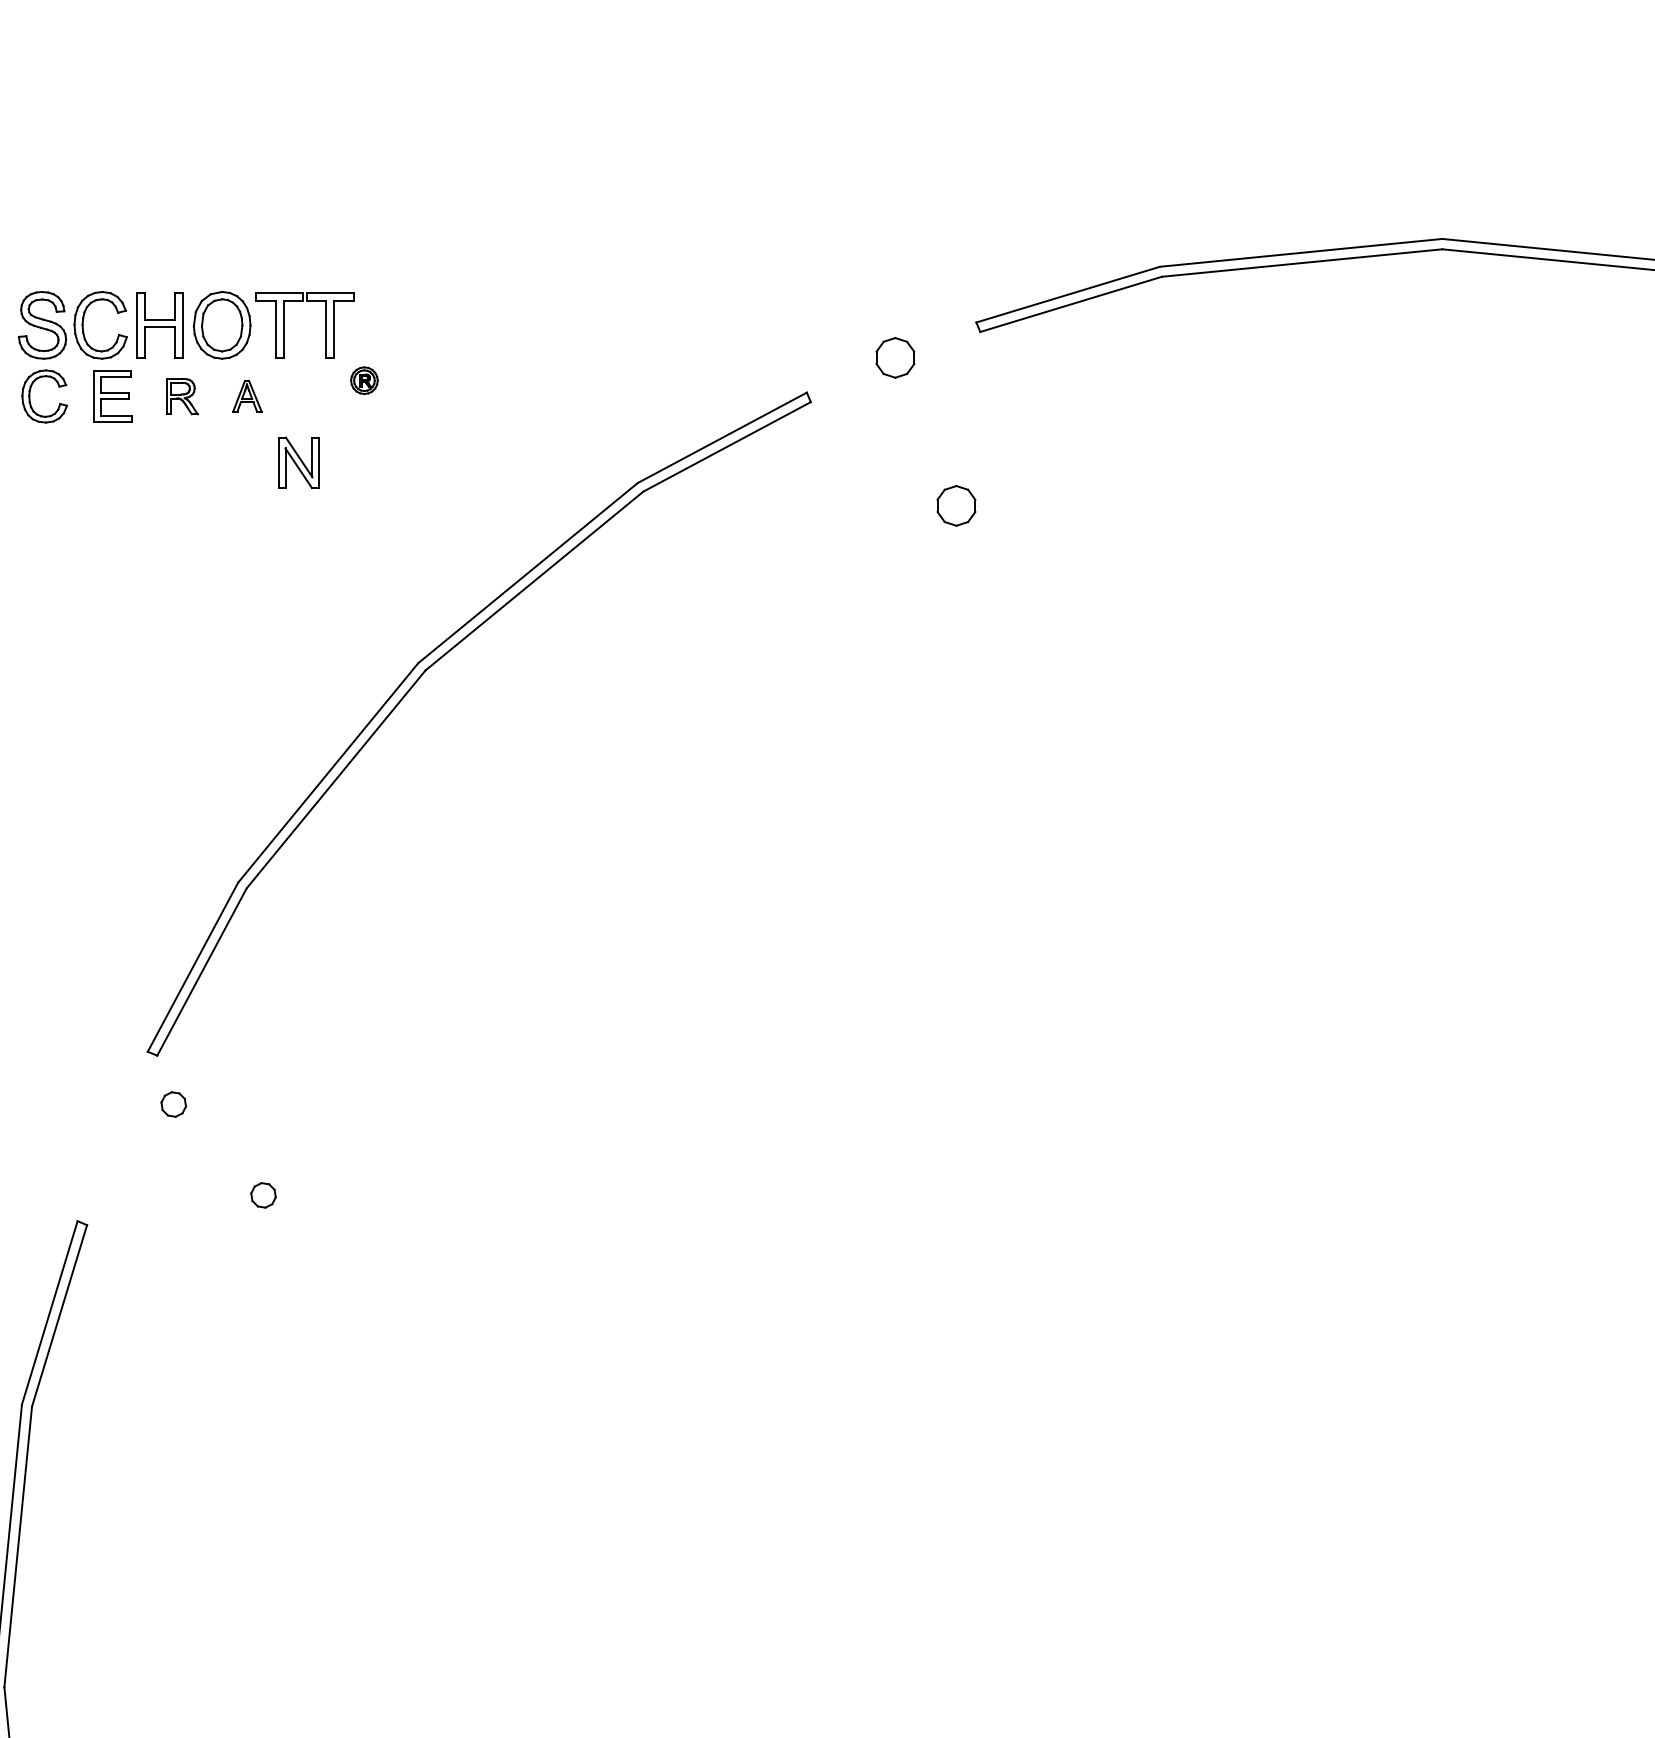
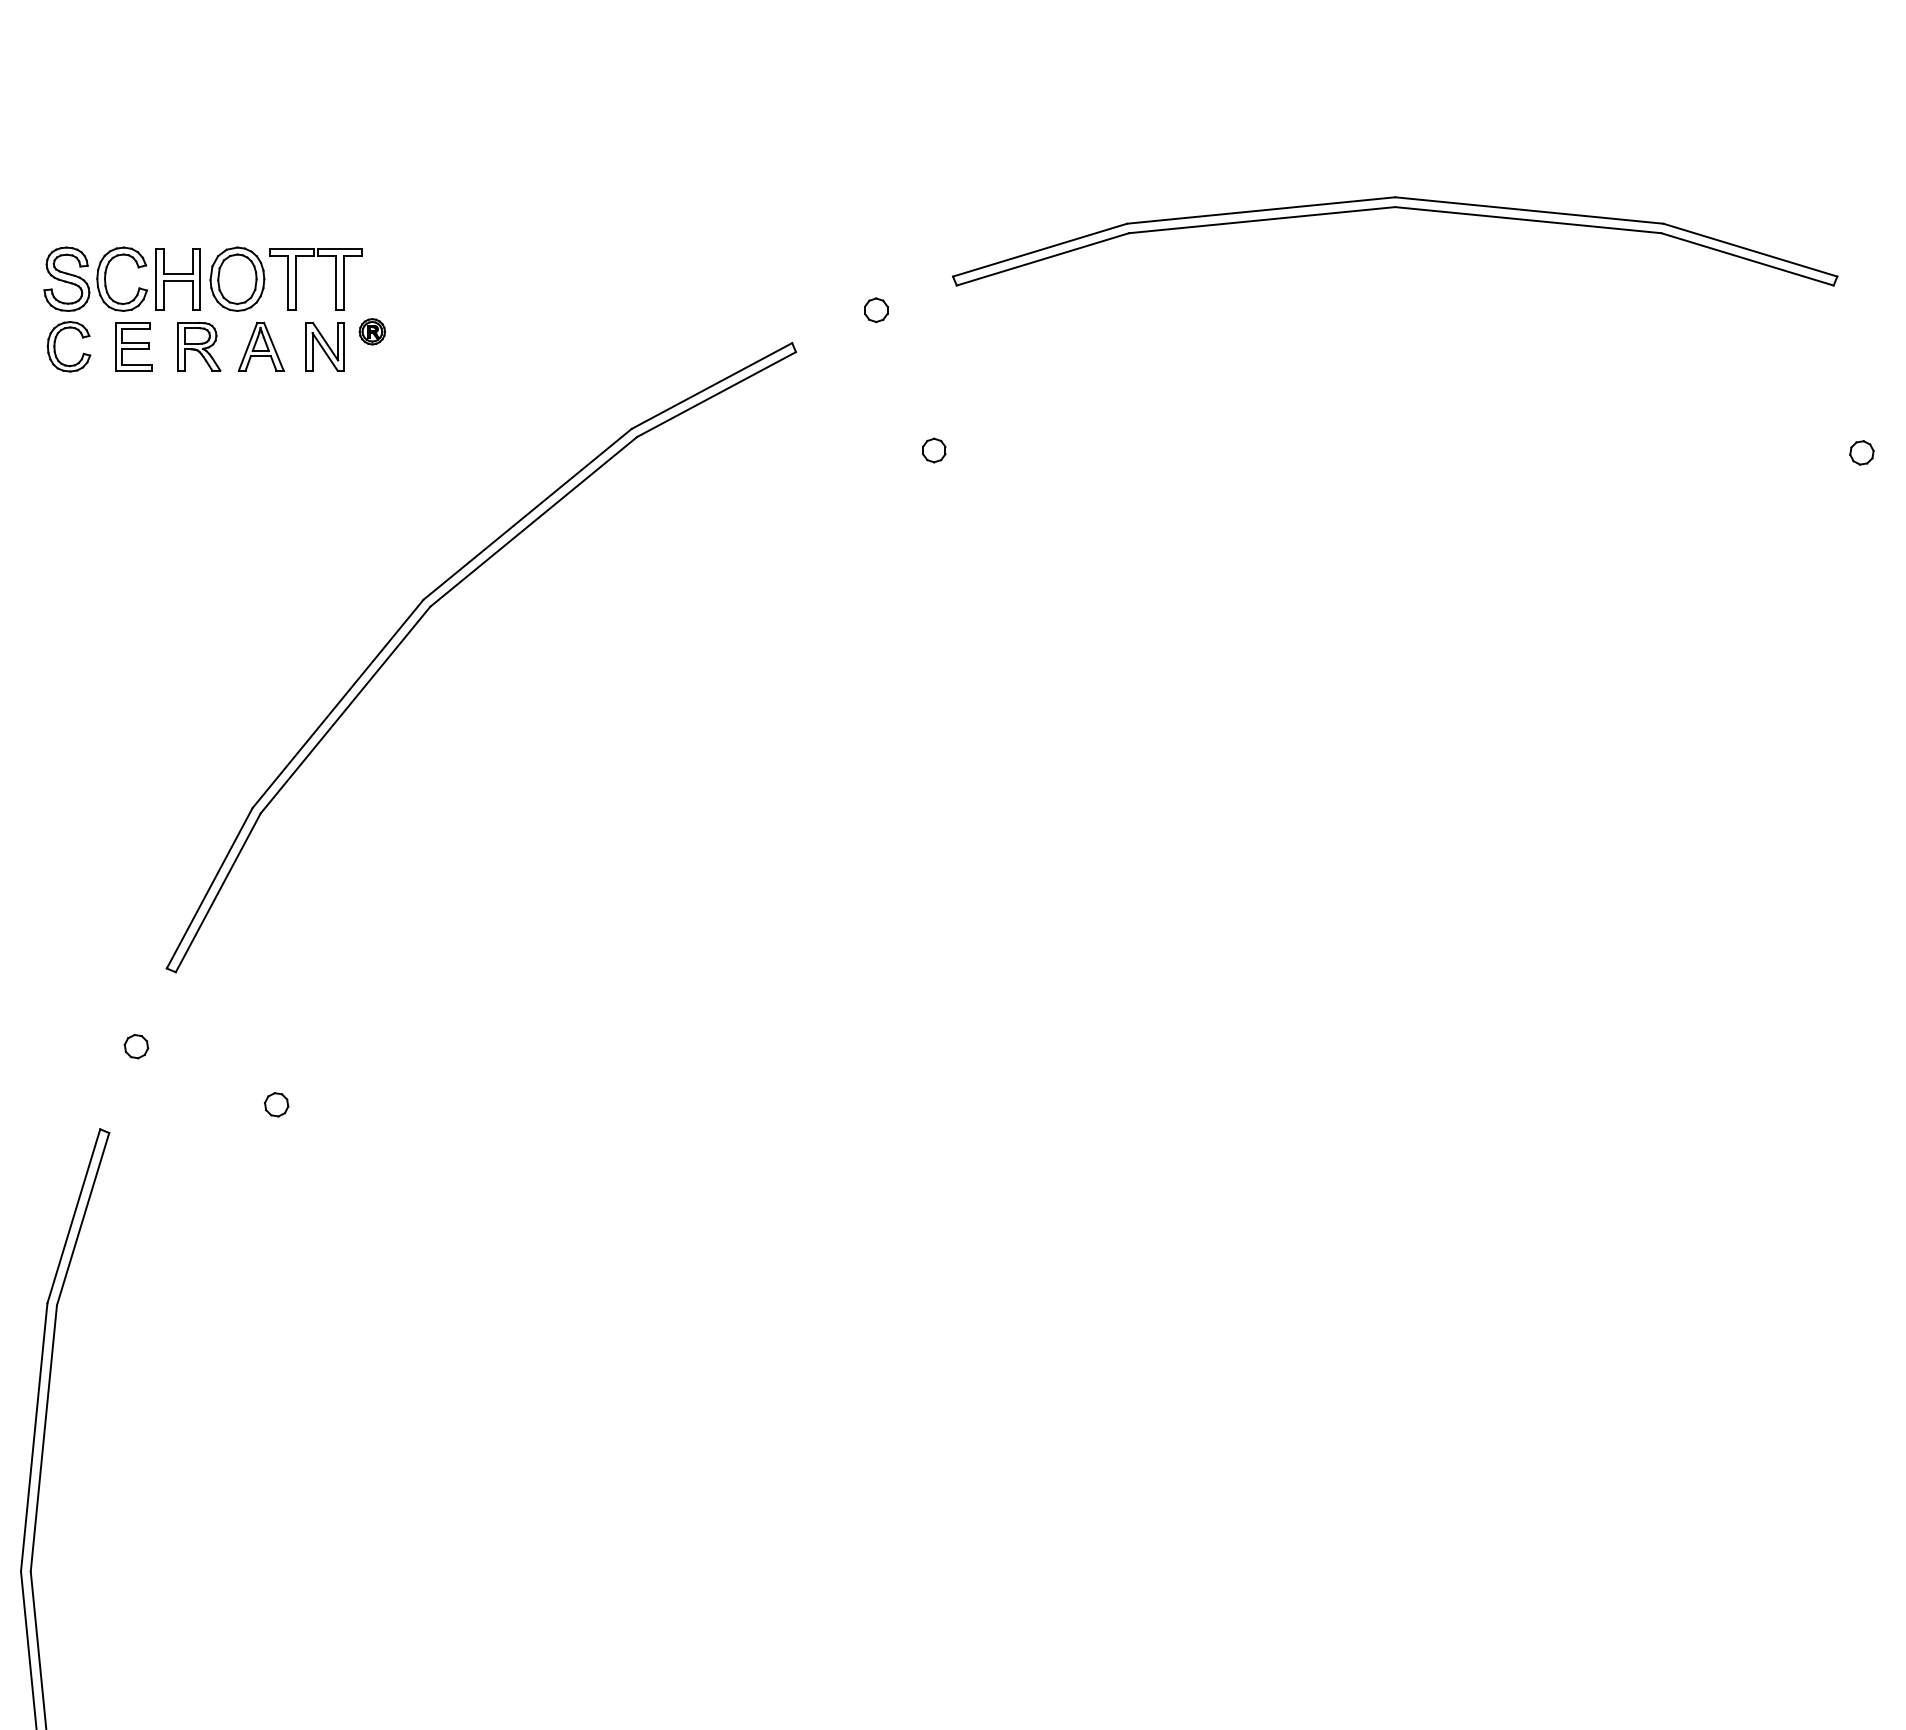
part: (895, 358) -> (876, 310), size x0.62
part: (182, 396) -> (199, 346), size x1.43
part: (247, 396) -> (261, 346), size x1.67
part: (298, 462) -> (324, 346), moved
part: (956, 505) -> (934, 450), size x0.62
part: (173, 1104) -> (136, 1046), moved

